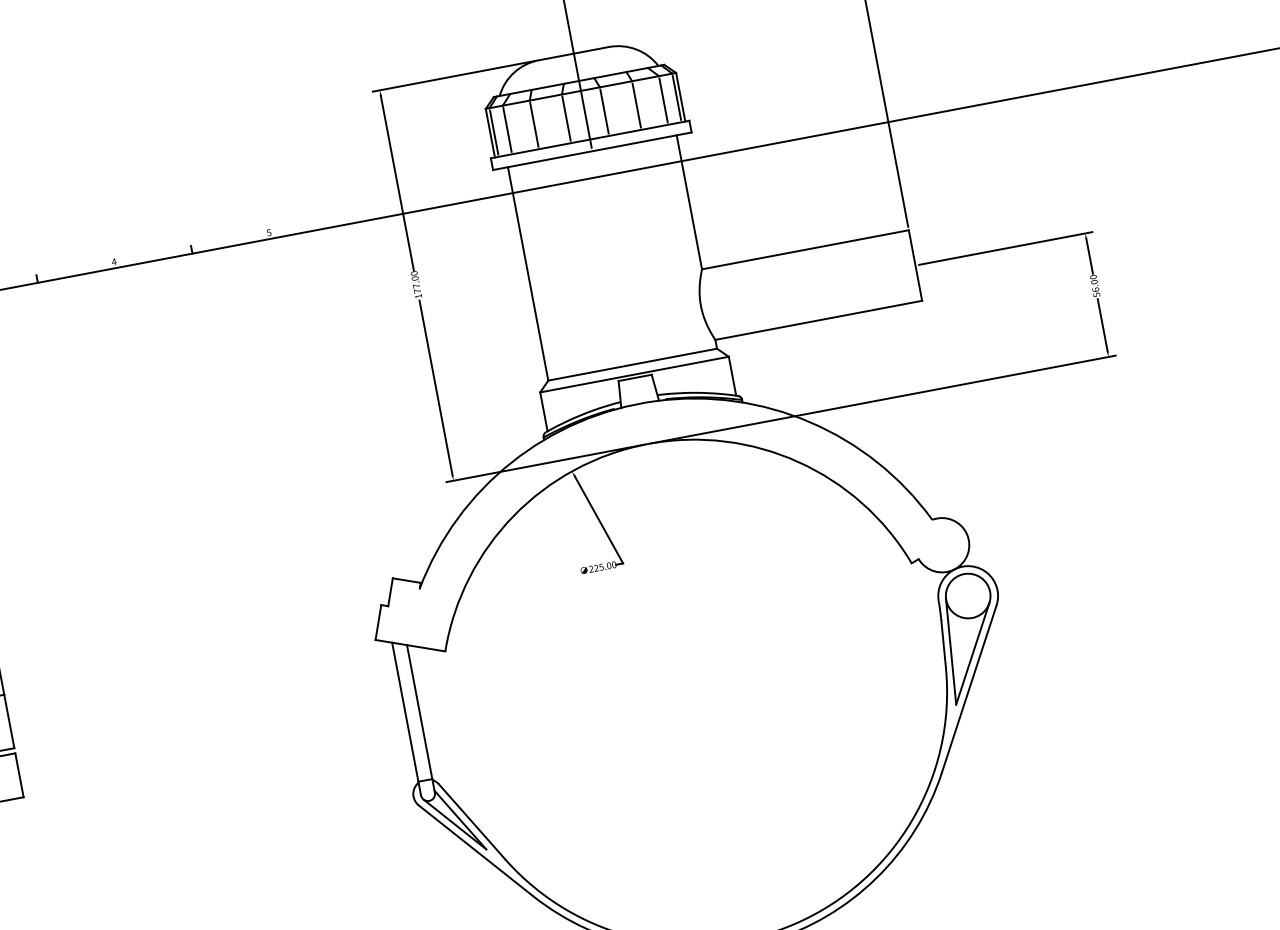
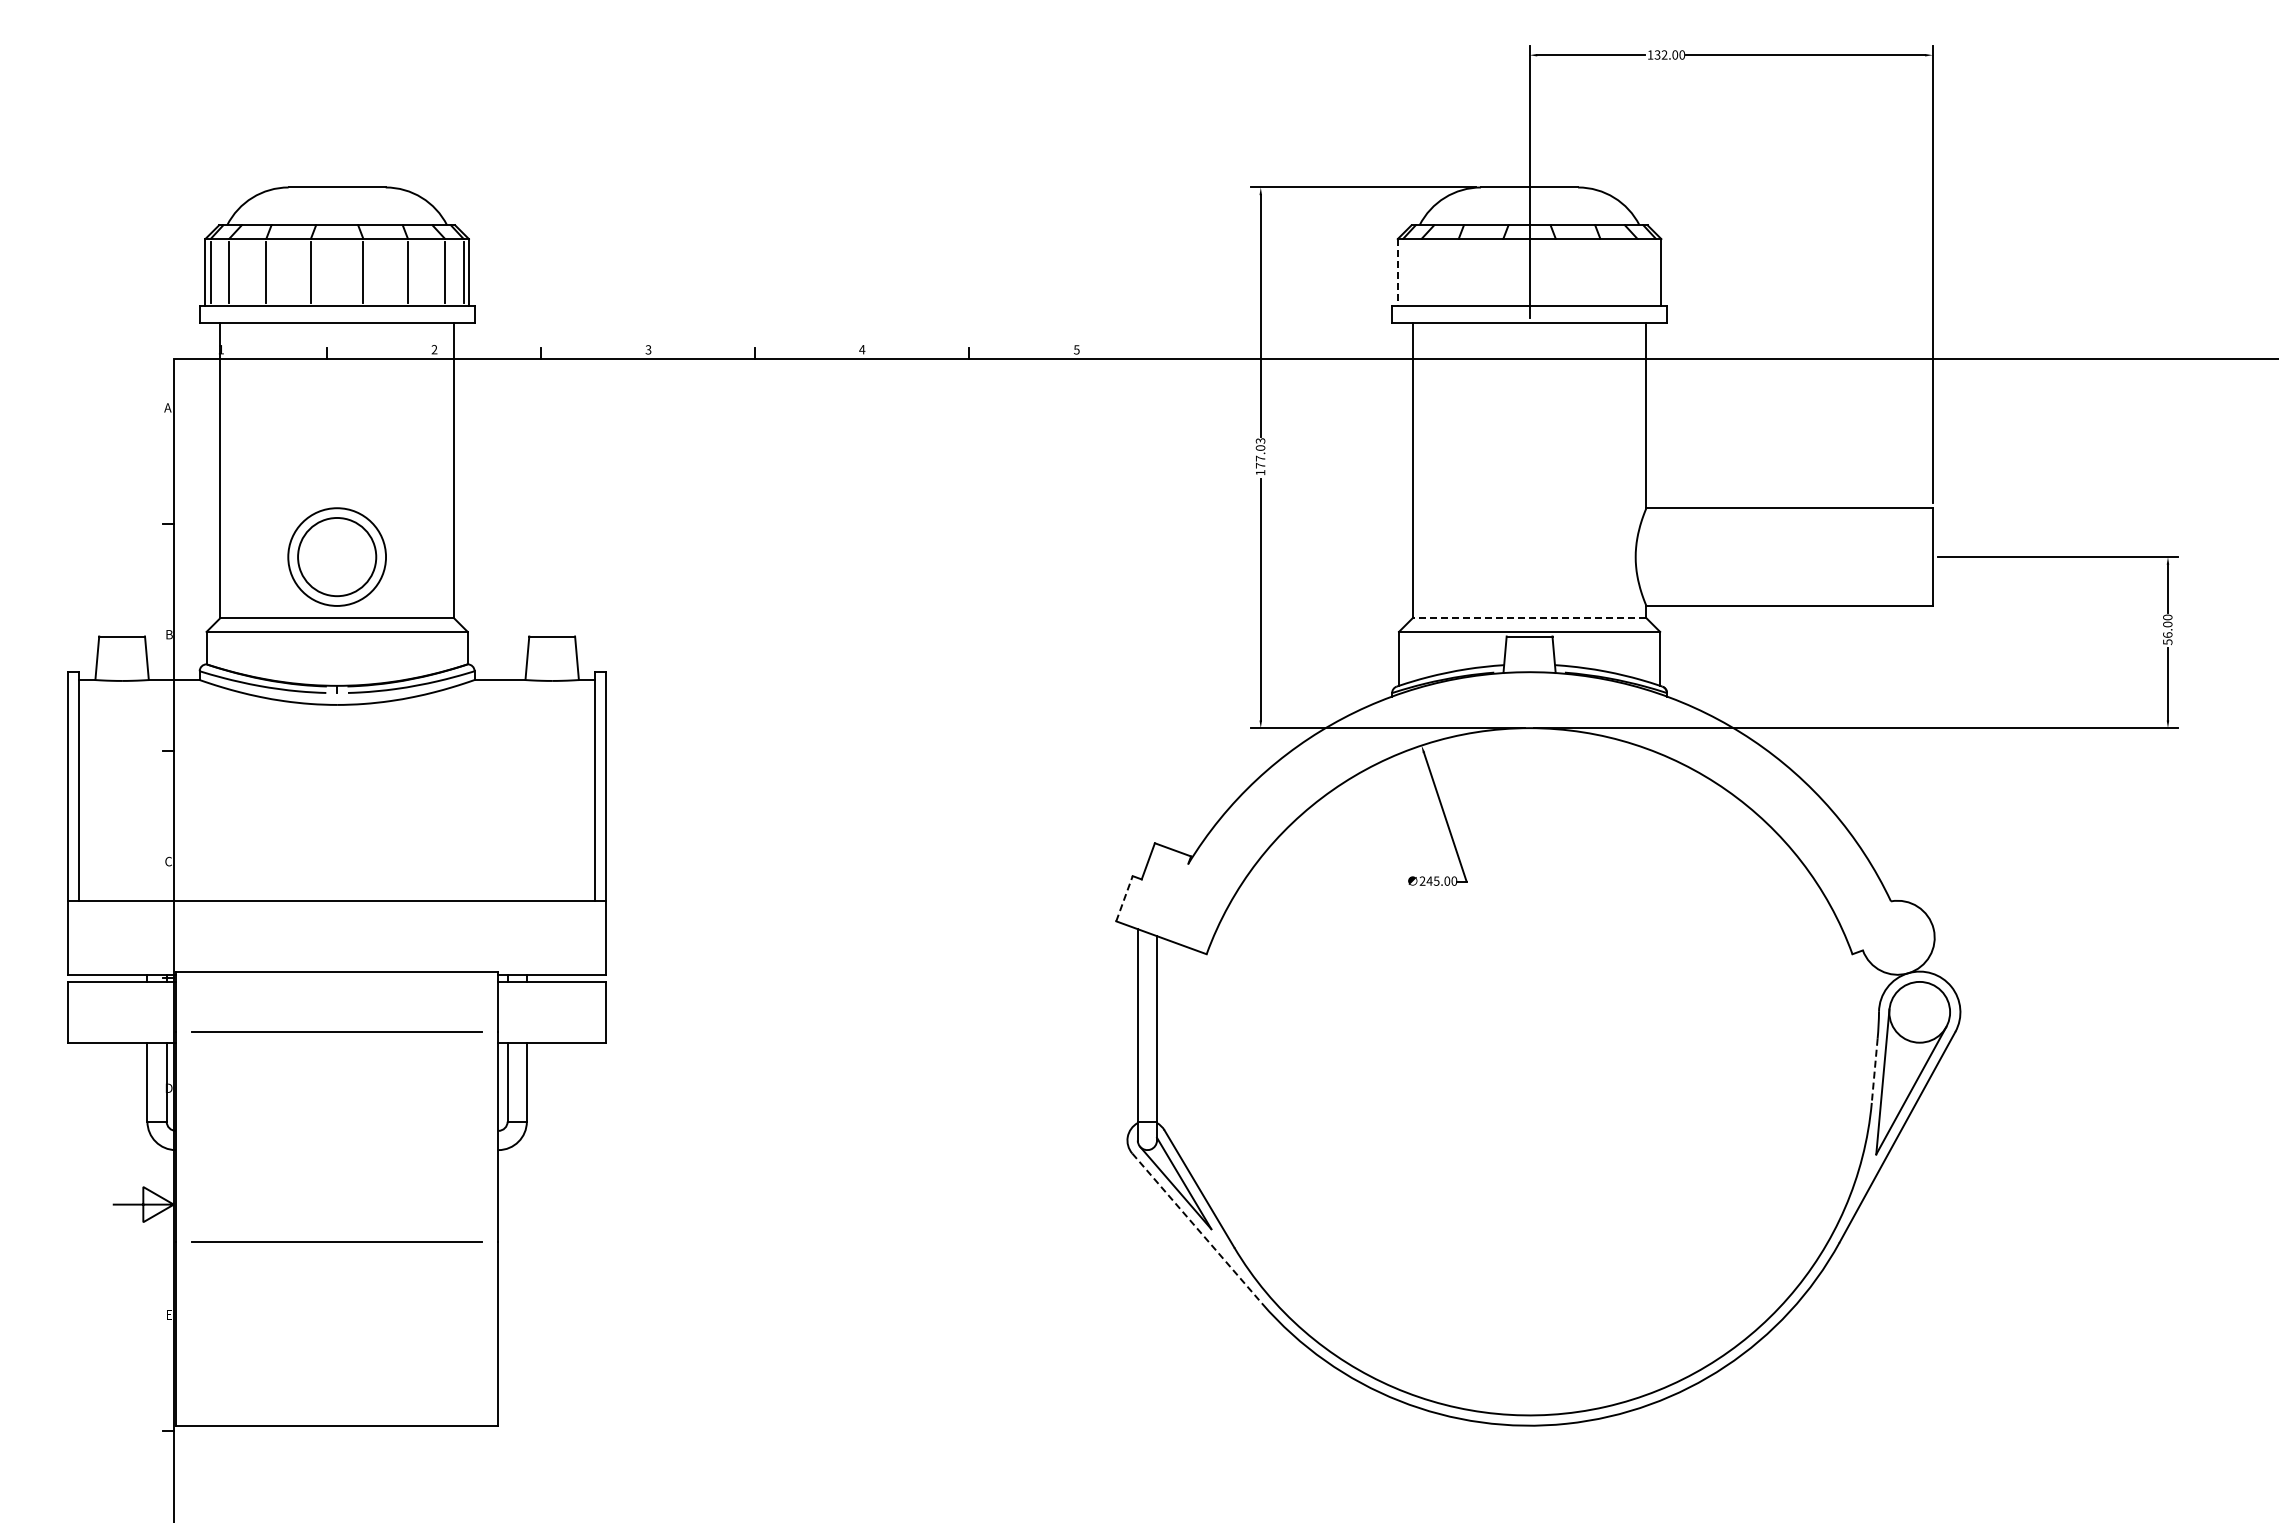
line: (677, 97) -> (1656, 272), removed
line: (663, 100) -> (1637, 272), removed
line: (636, 105) -> (1600, 272), removed
line: (604, 111) -> (1555, 272), removed
line: (566, 118) -> (1503, 272), removed
line: (534, 124) -> (1458, 272), removed
line: (507, 129) -> (1421, 272), removed
line: (494, 132) -> (1403, 272), removed
line: (490, 133) -> (1397, 272), solid -> dashed
text: (414, 273) -> (1260, 440), 177.00 -> 177.03
line: (632, 364) -> (1529, 618), solid -> dashed
text: (596, 567) -> (1429, 880), 225.00 -> 245.00
line: (378, 622) -> (1124, 898), solid -> dashed
line: (943, 644) -> (1874, 1071), solid -> dashed
line: (476, 850) -> (1197, 1228), solid -> dashed

